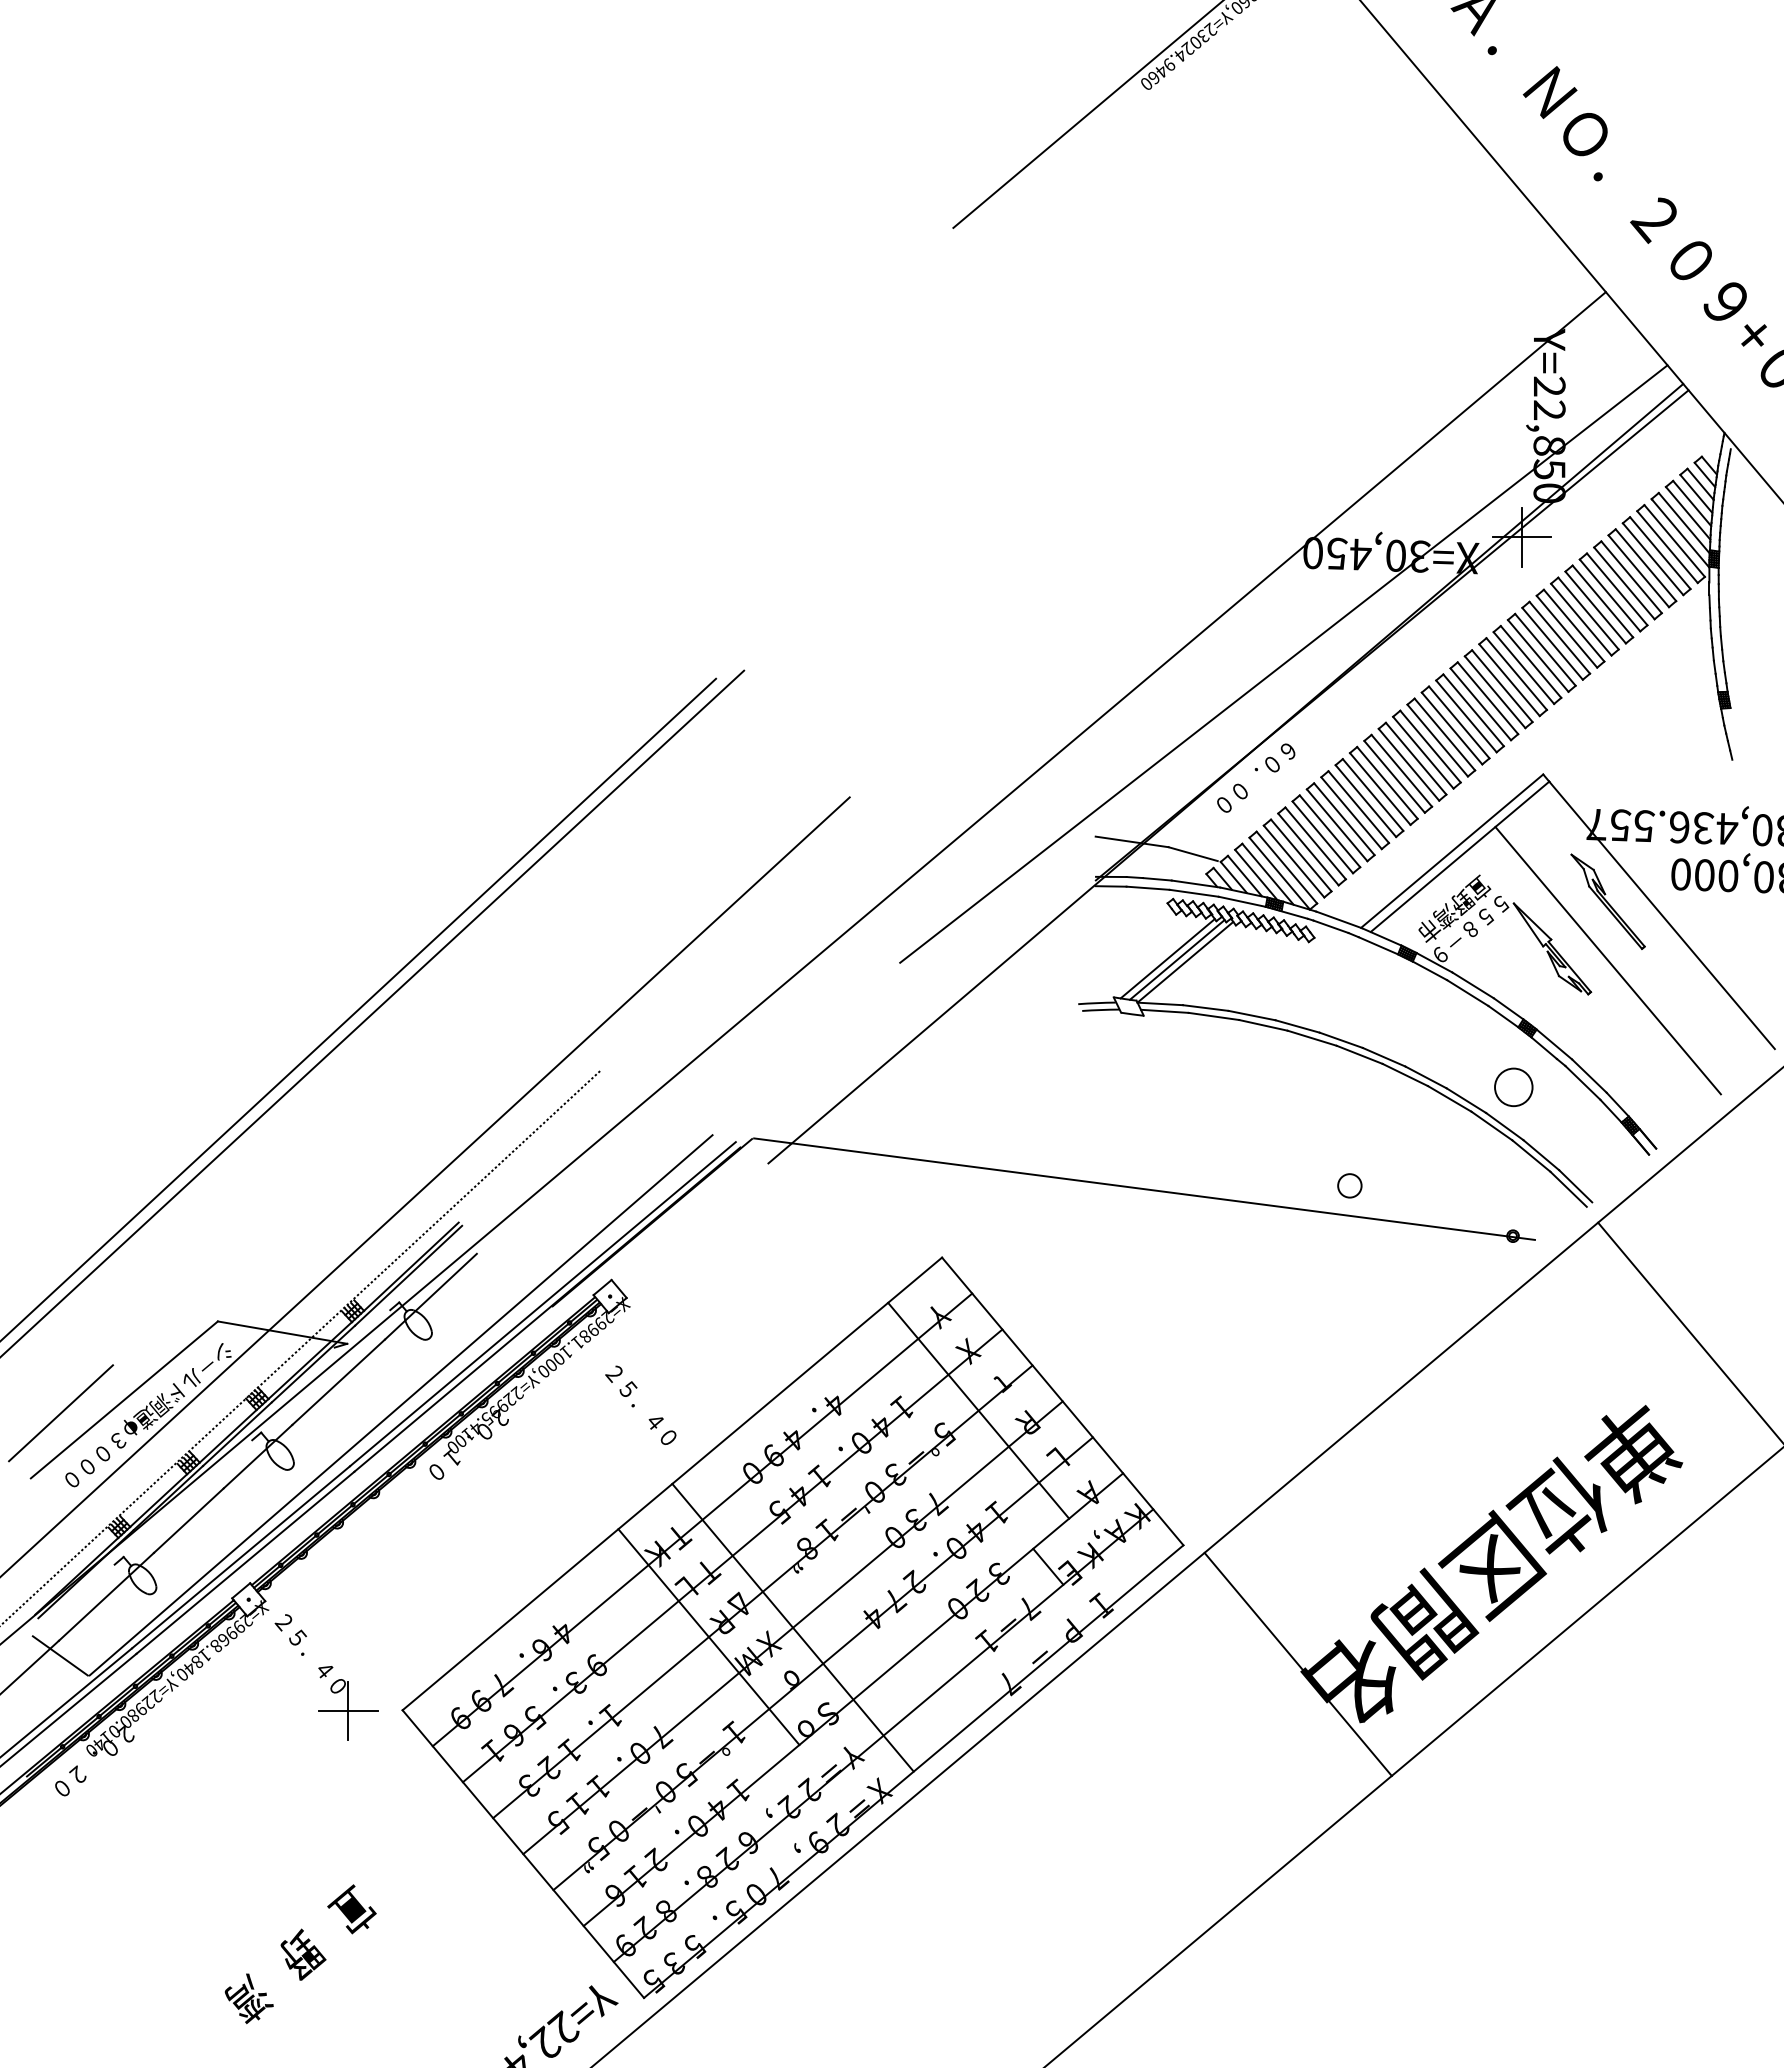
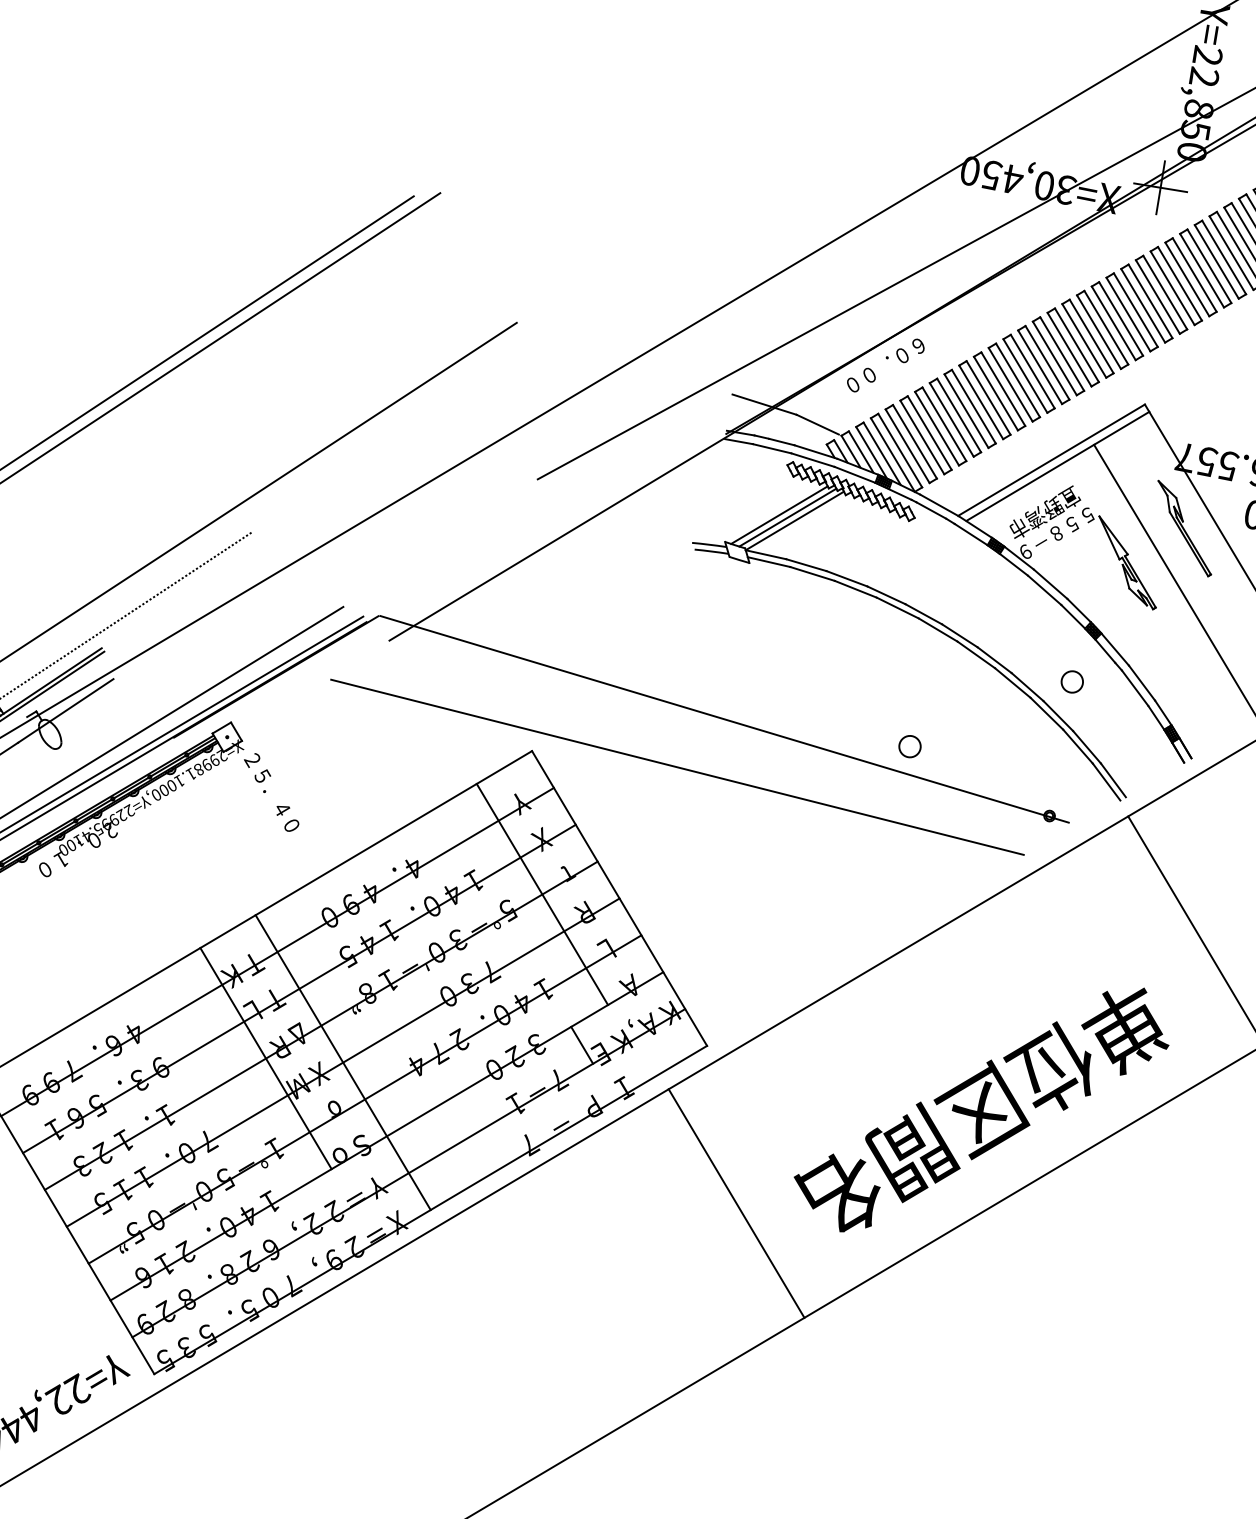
circle: (1513, 1086) -> (1072, 681), size x0.62
line: (1101, 1249) -> (676, 767), added
text: (640, 1404) -> (271, 791), moved
line: (1297, 1664) -> (735, 1203), moved

